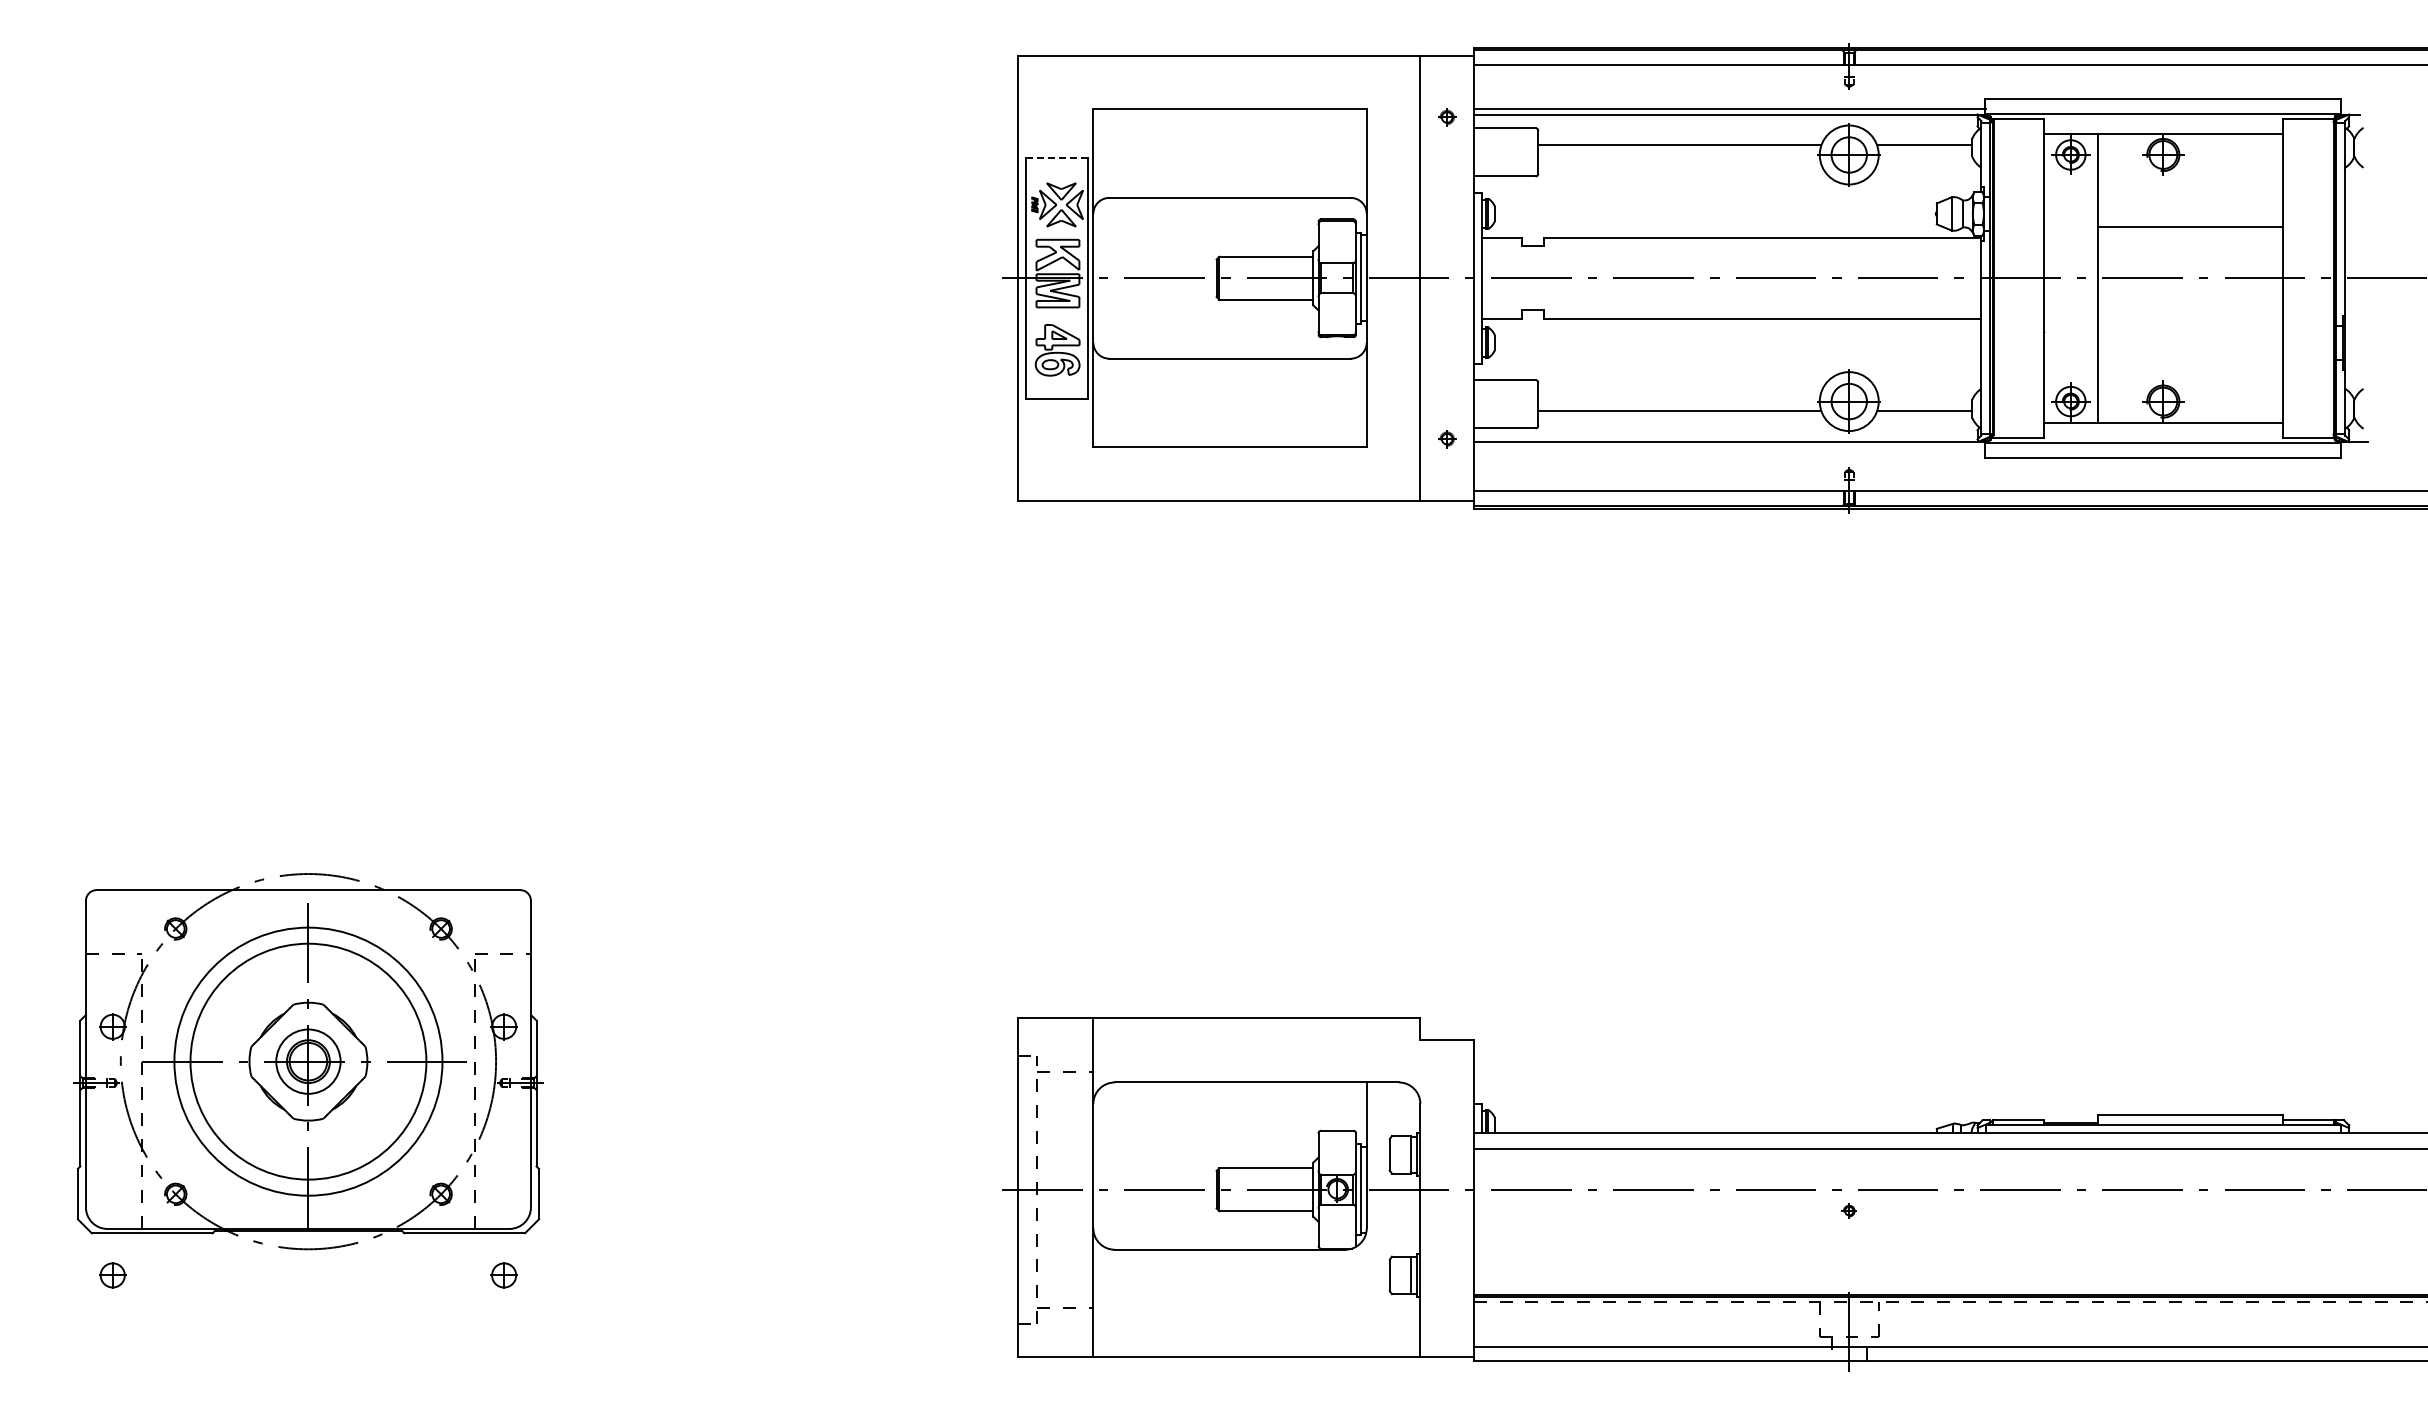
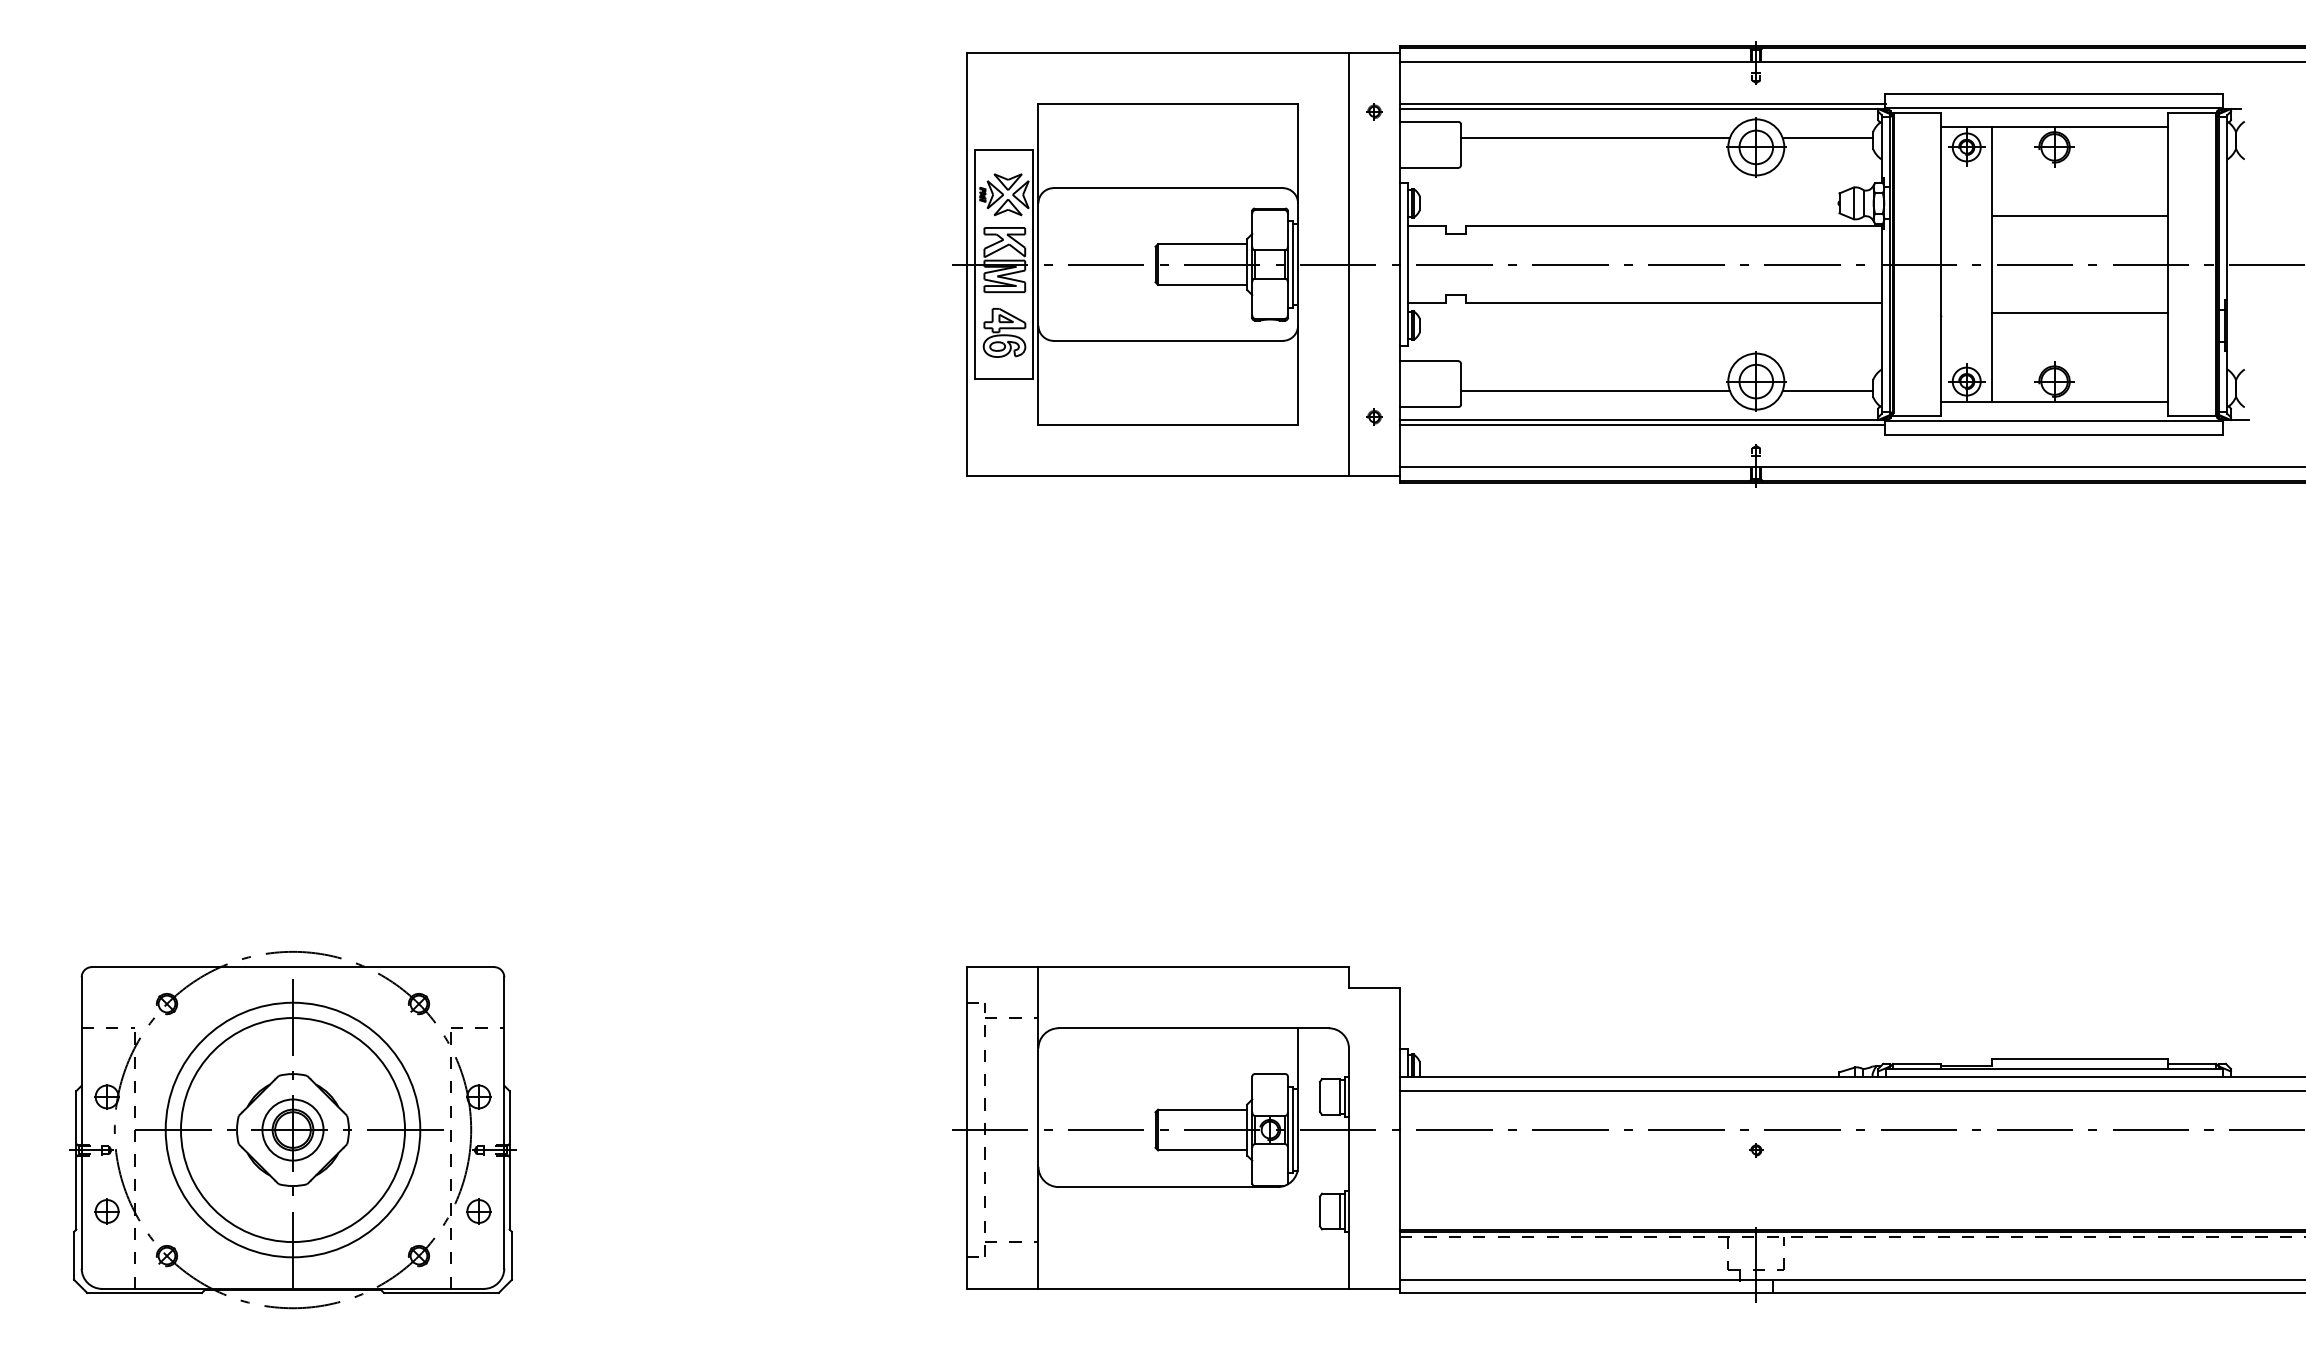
line: (1057, 157) -> (1004, 149), dashed -> solid
line: (2189, 329) -> (2079, 313), added
line: (1728, 447) -> (1641, 425), added
part: (308, 1061) -> (293, 1129), moved

